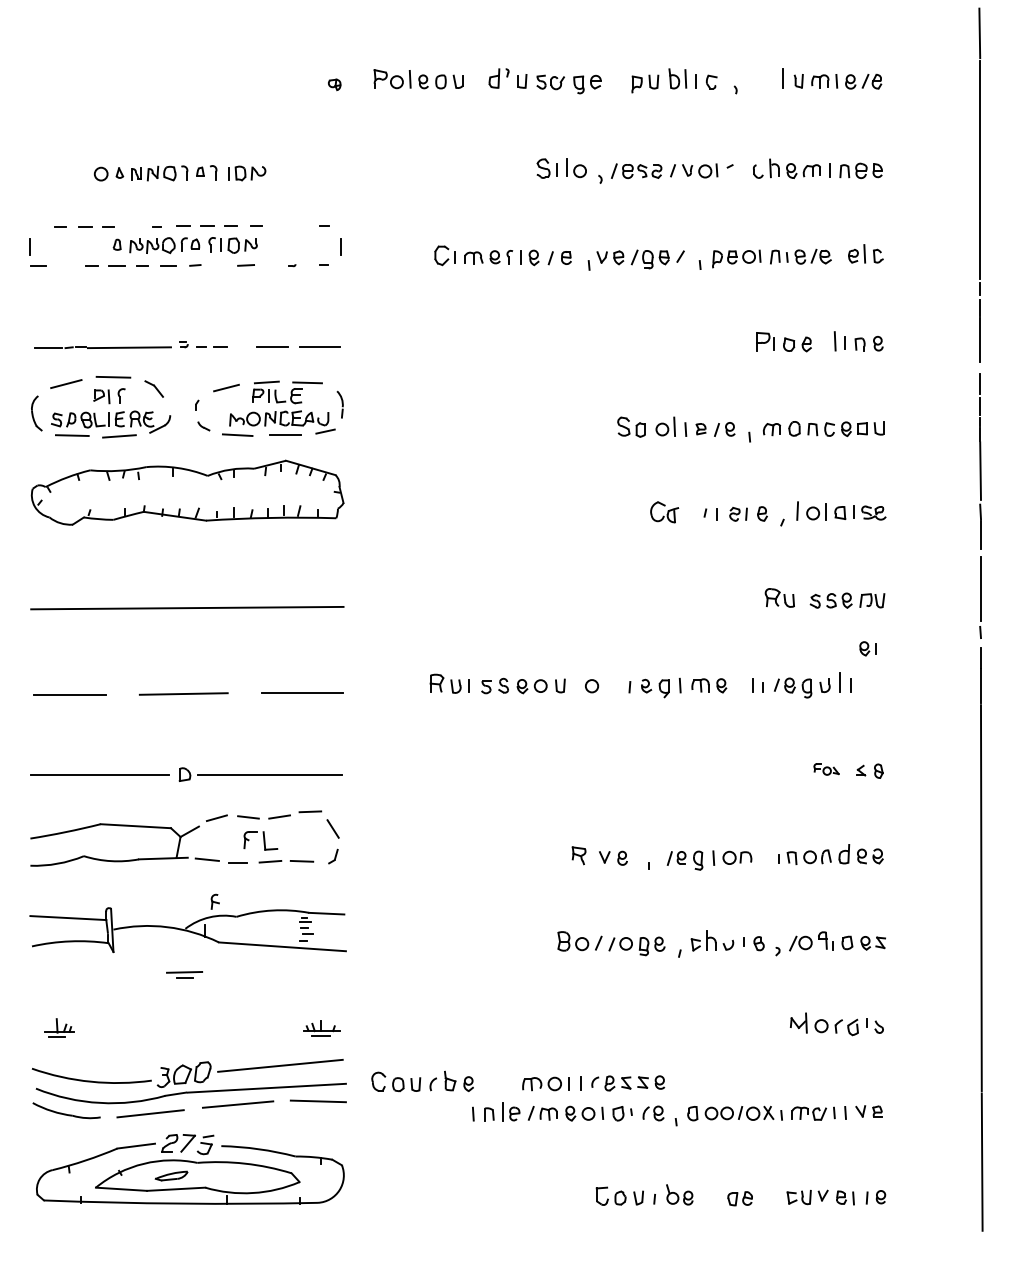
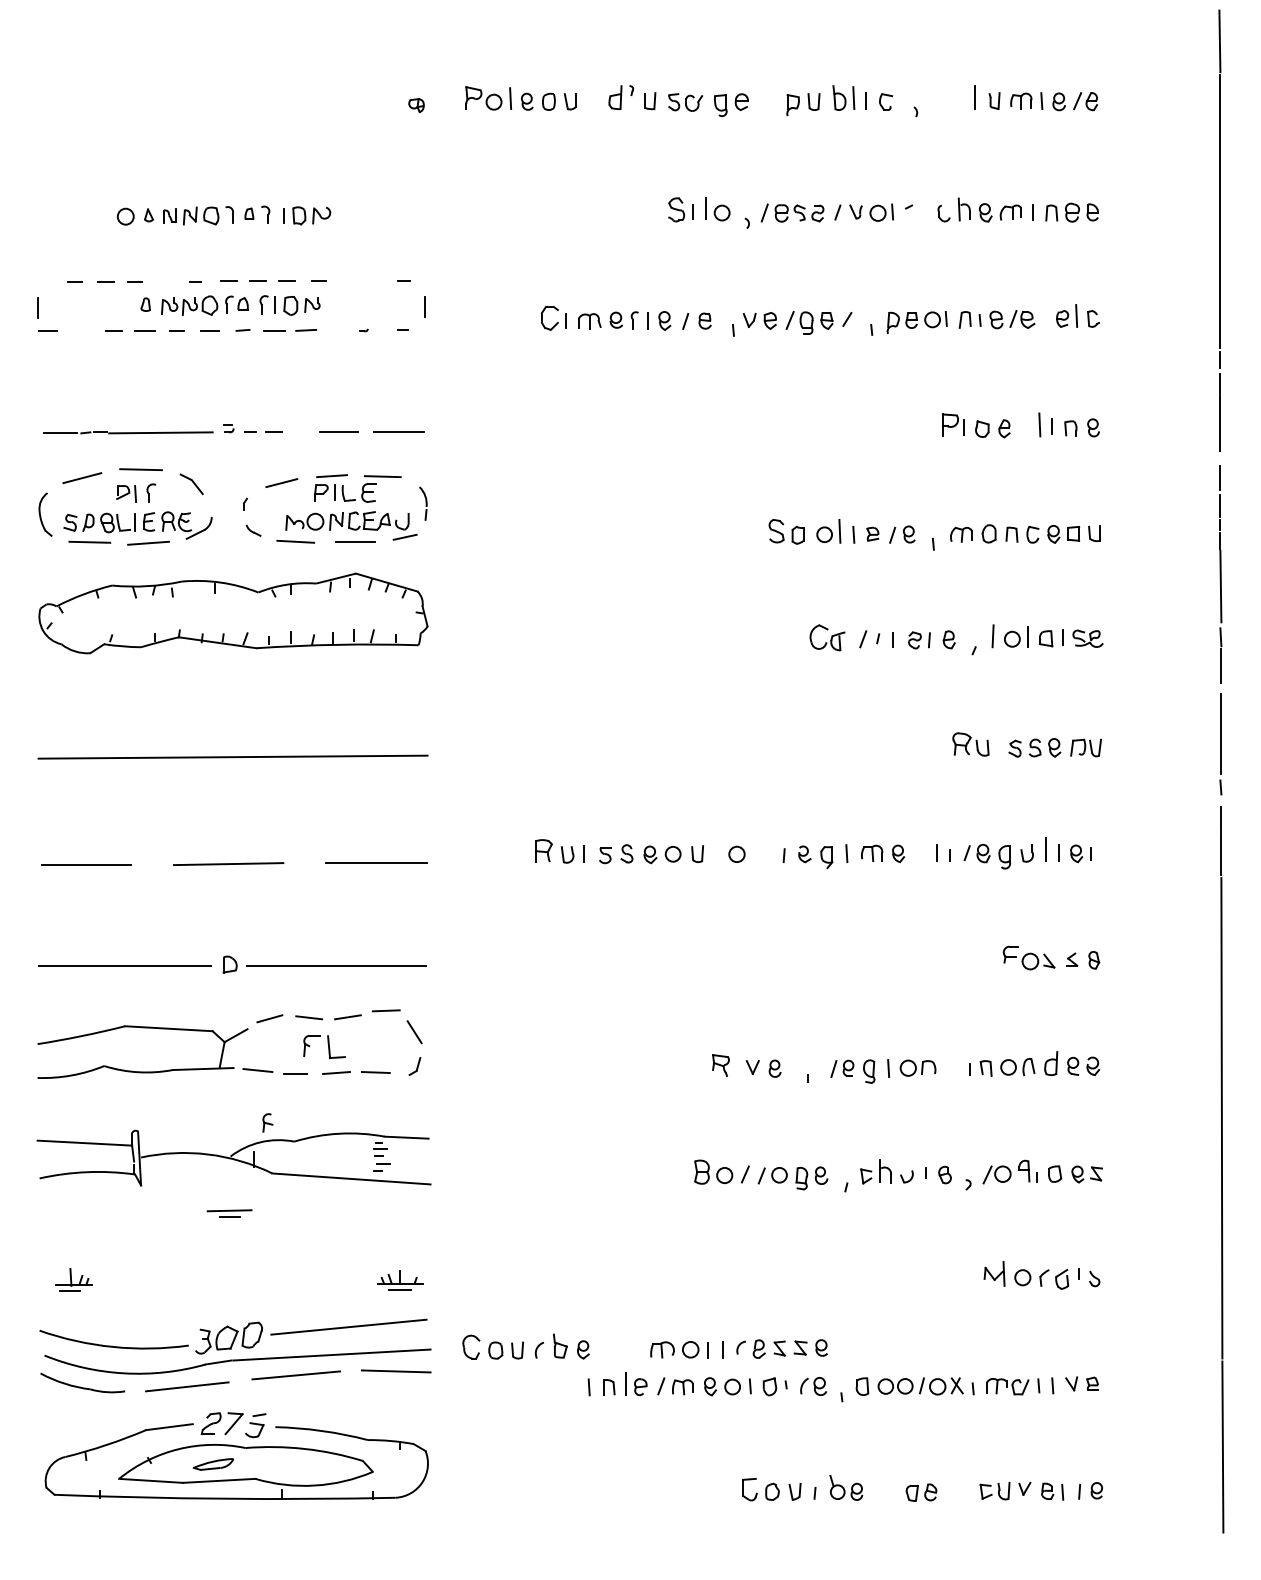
line: (220, 265) -> (274, 330), added
line: (693, 513) -> (863, 639), added
part: (867, 648) -> (1080, 853), moved
part: (826, 769) -> (1028, 957), size x1.67

